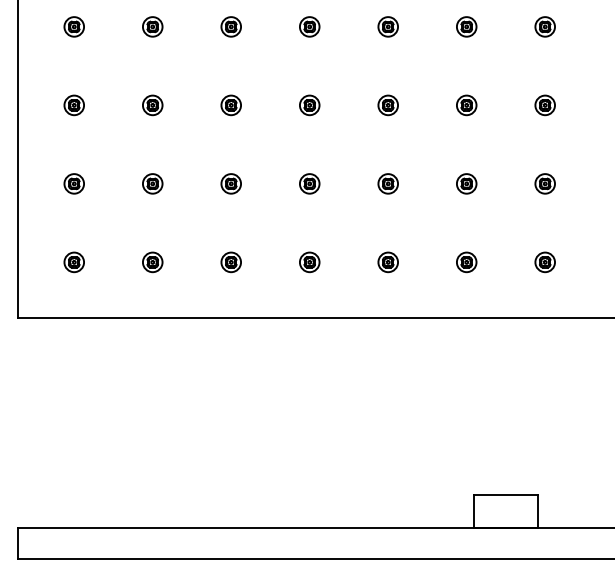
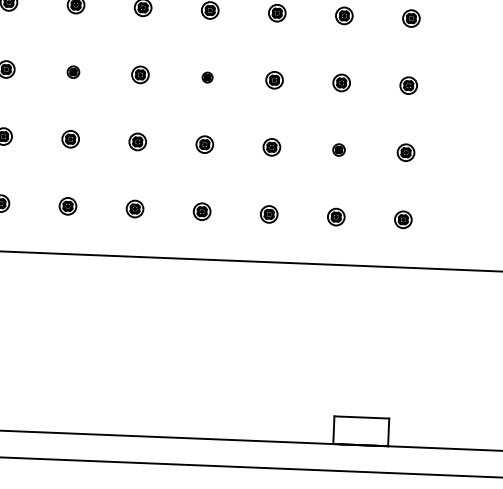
part: (152, 105) -> (73, 72), size x0.7
part: (309, 105) -> (207, 77), size x0.6
part: (466, 183) -> (338, 149), size x0.7

